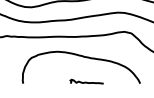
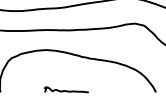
curve: (86, 81) -> (65, 89), moved

